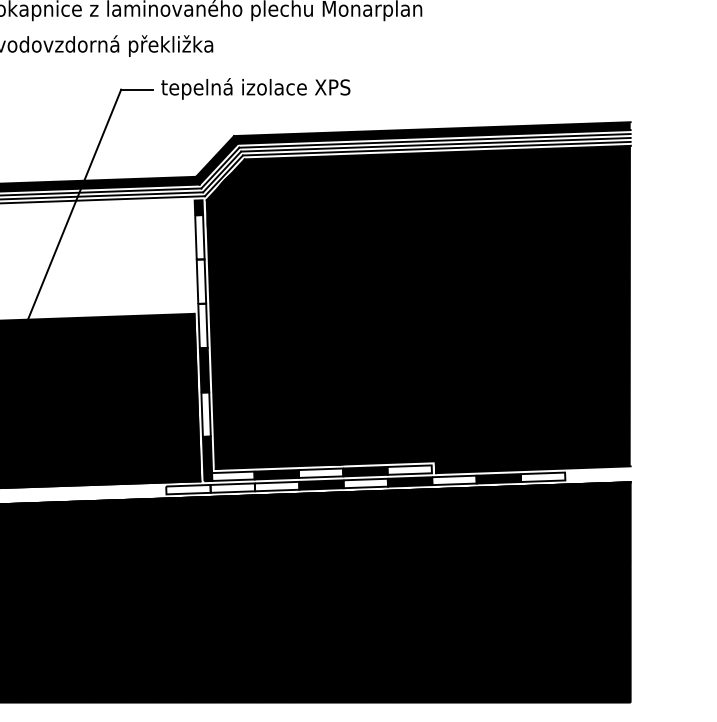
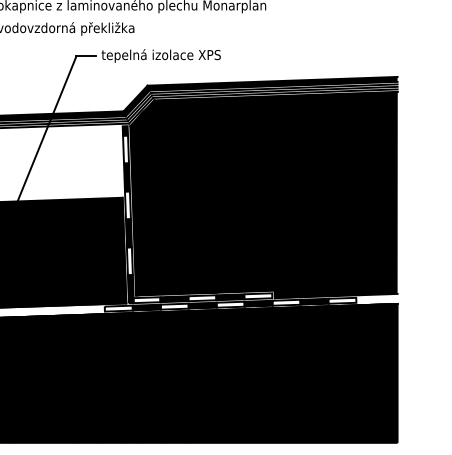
fill: (200, 281) -> (126, 177), added
fill: (232, 487) -> (146, 307), added

